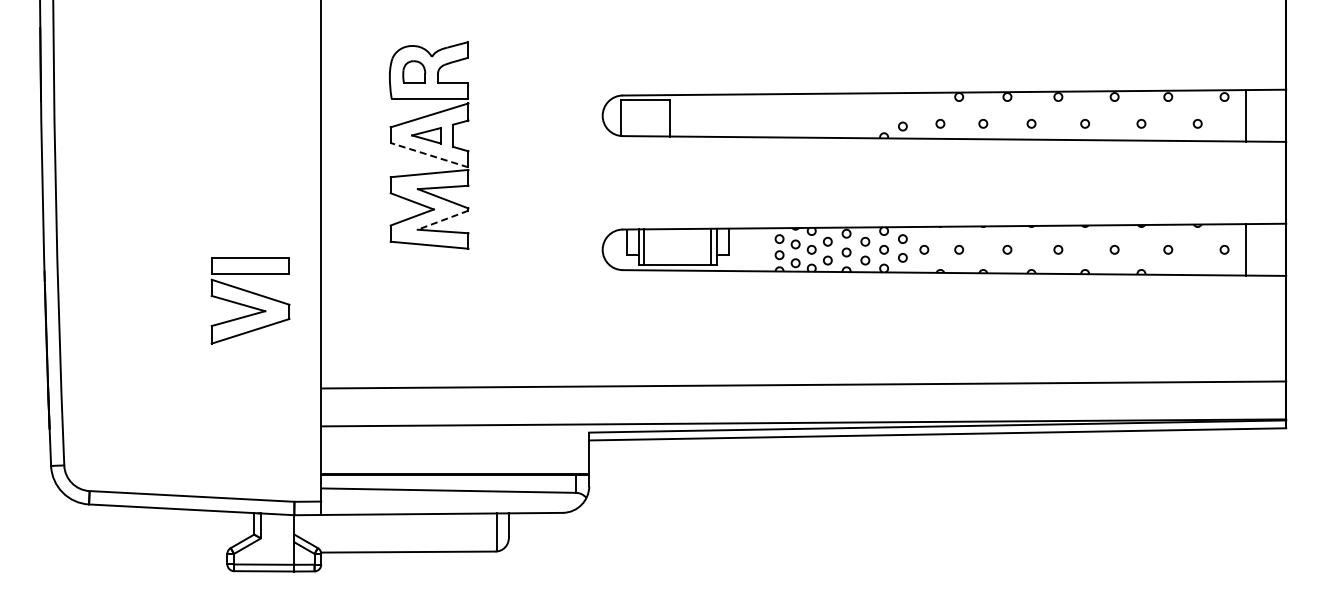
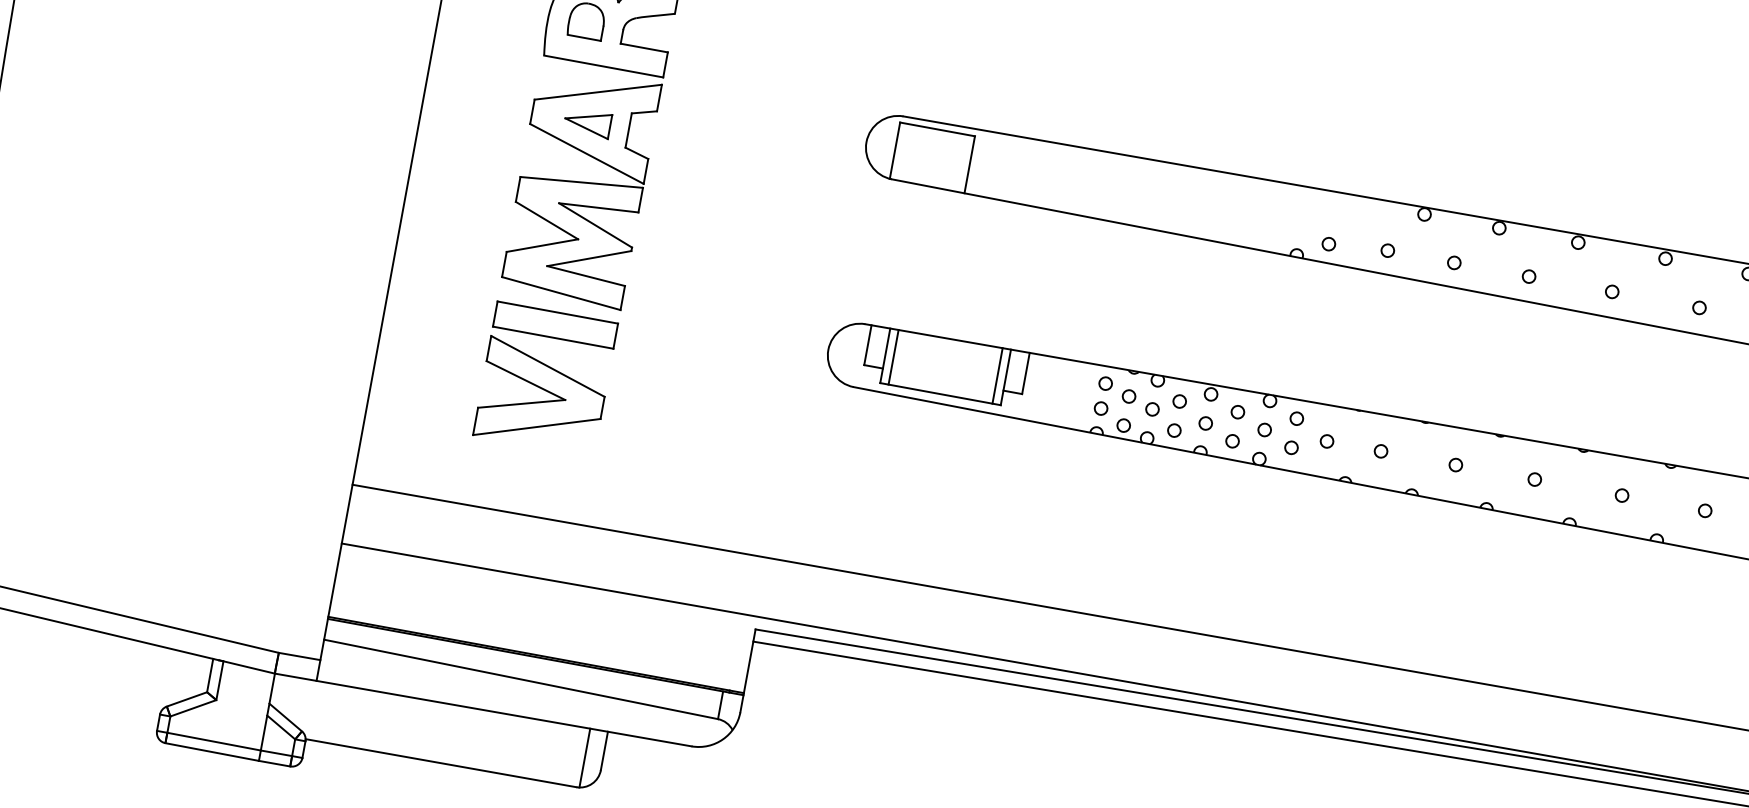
line: (429, 155) -> (586, 154), dashed -> solid
line: (442, 220) -> (588, 258), dashed -> solid
part: (250, 300) -> (545, 379), moved

